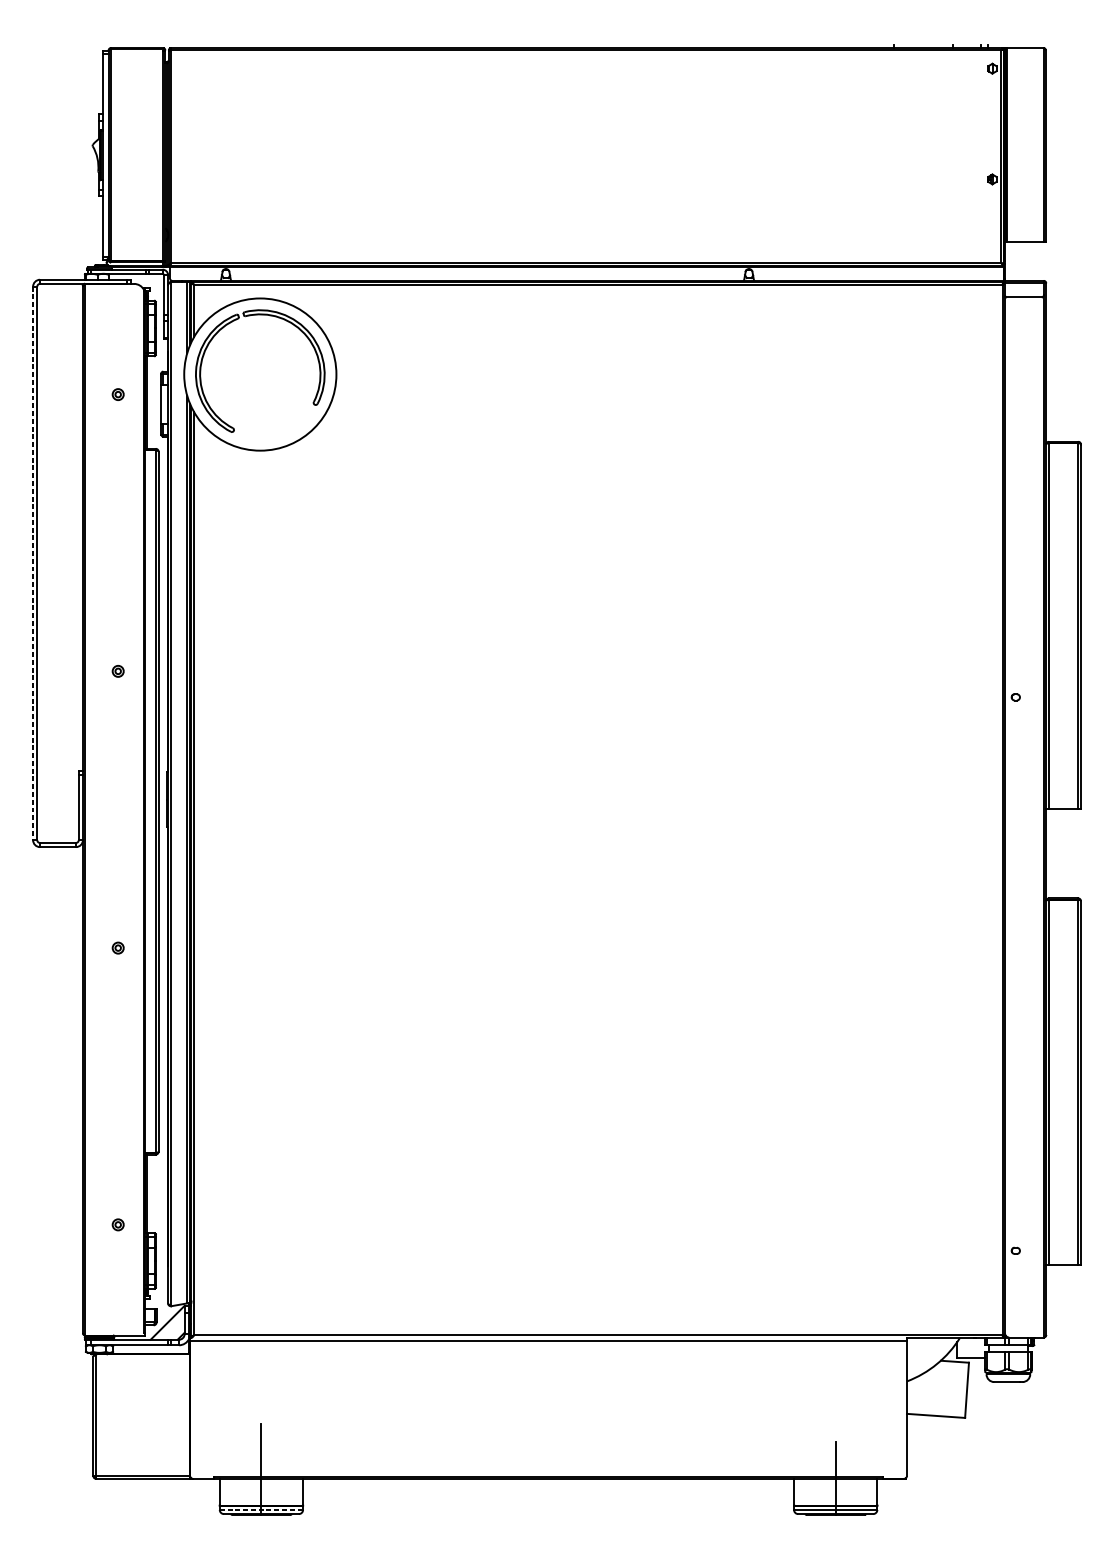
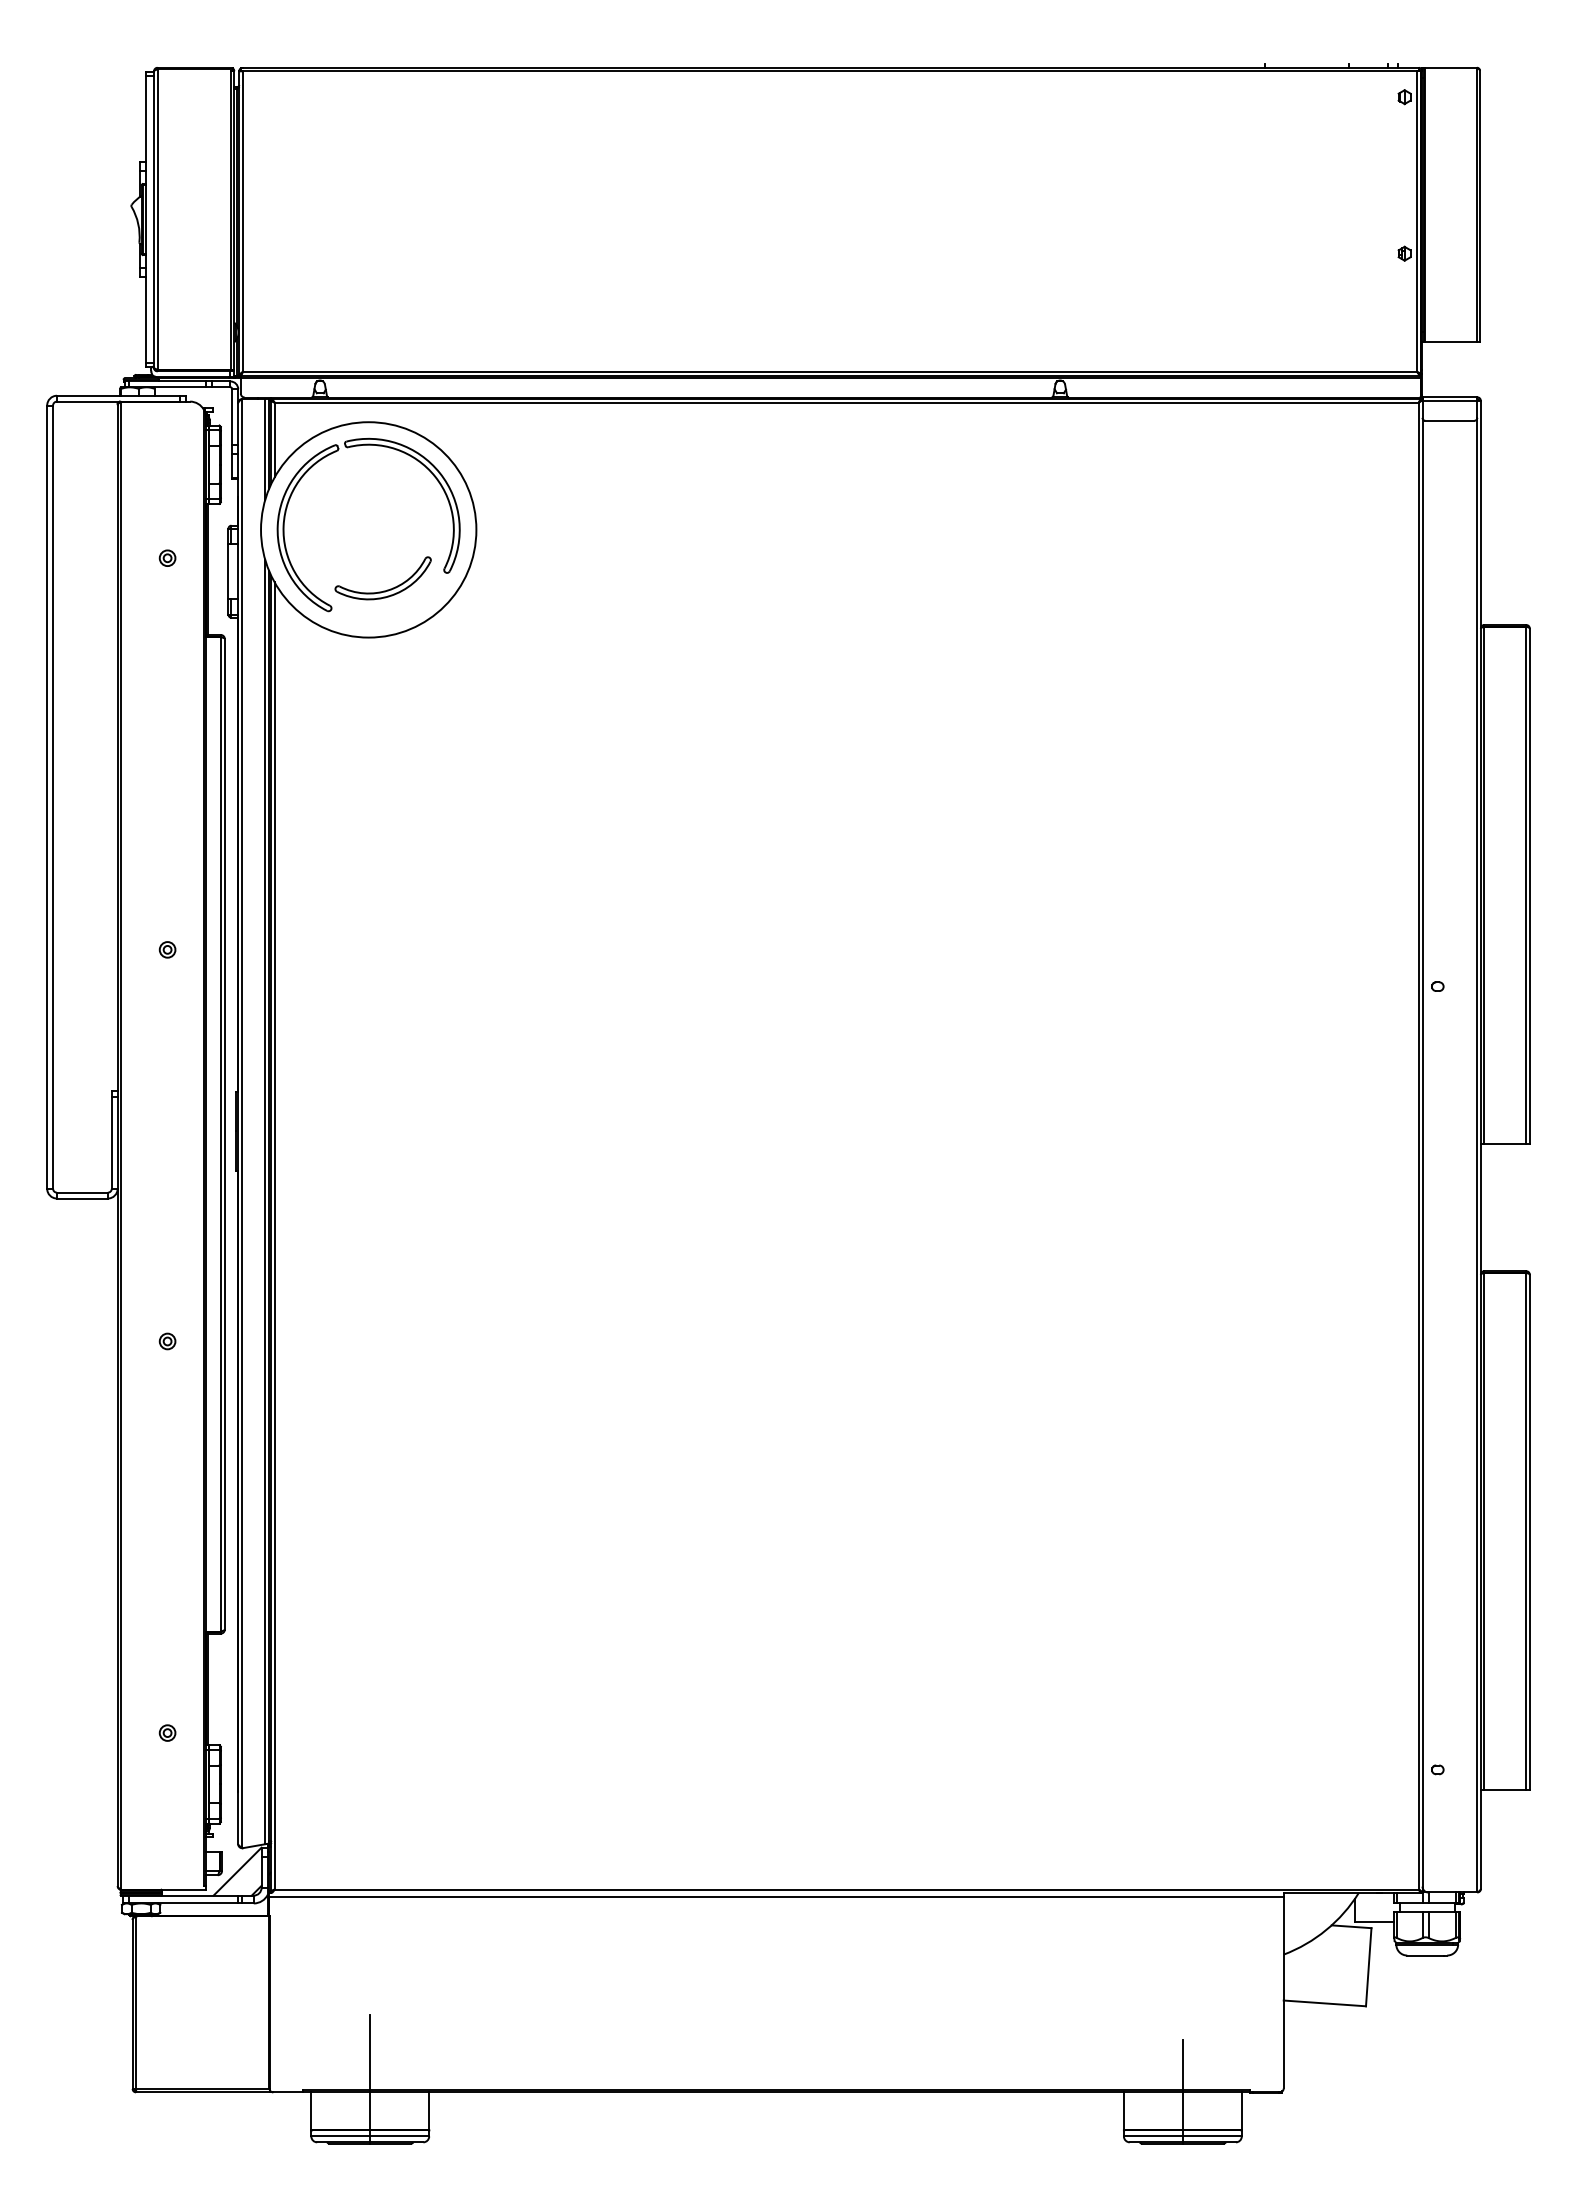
part: (270, 417) -> (383, 590), added
line: (33, 563) -> (47, 797), dashed -> solid
line: (261, 1509) -> (370, 2136), dashed -> solid

